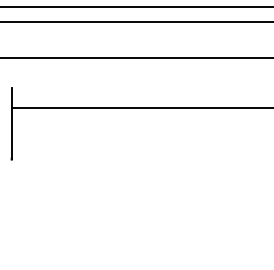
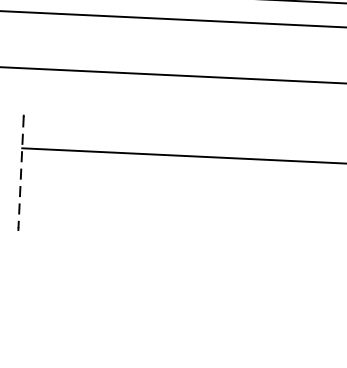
line: (11, 123) -> (20, 172), solid -> dashed

